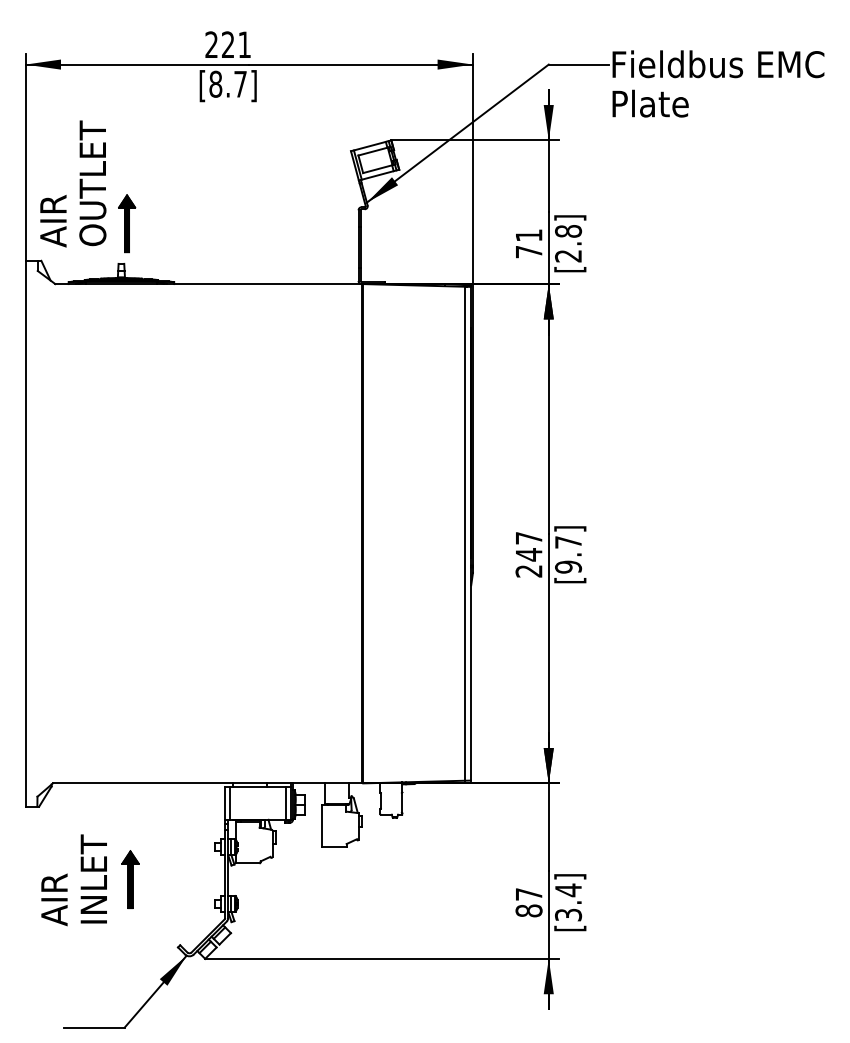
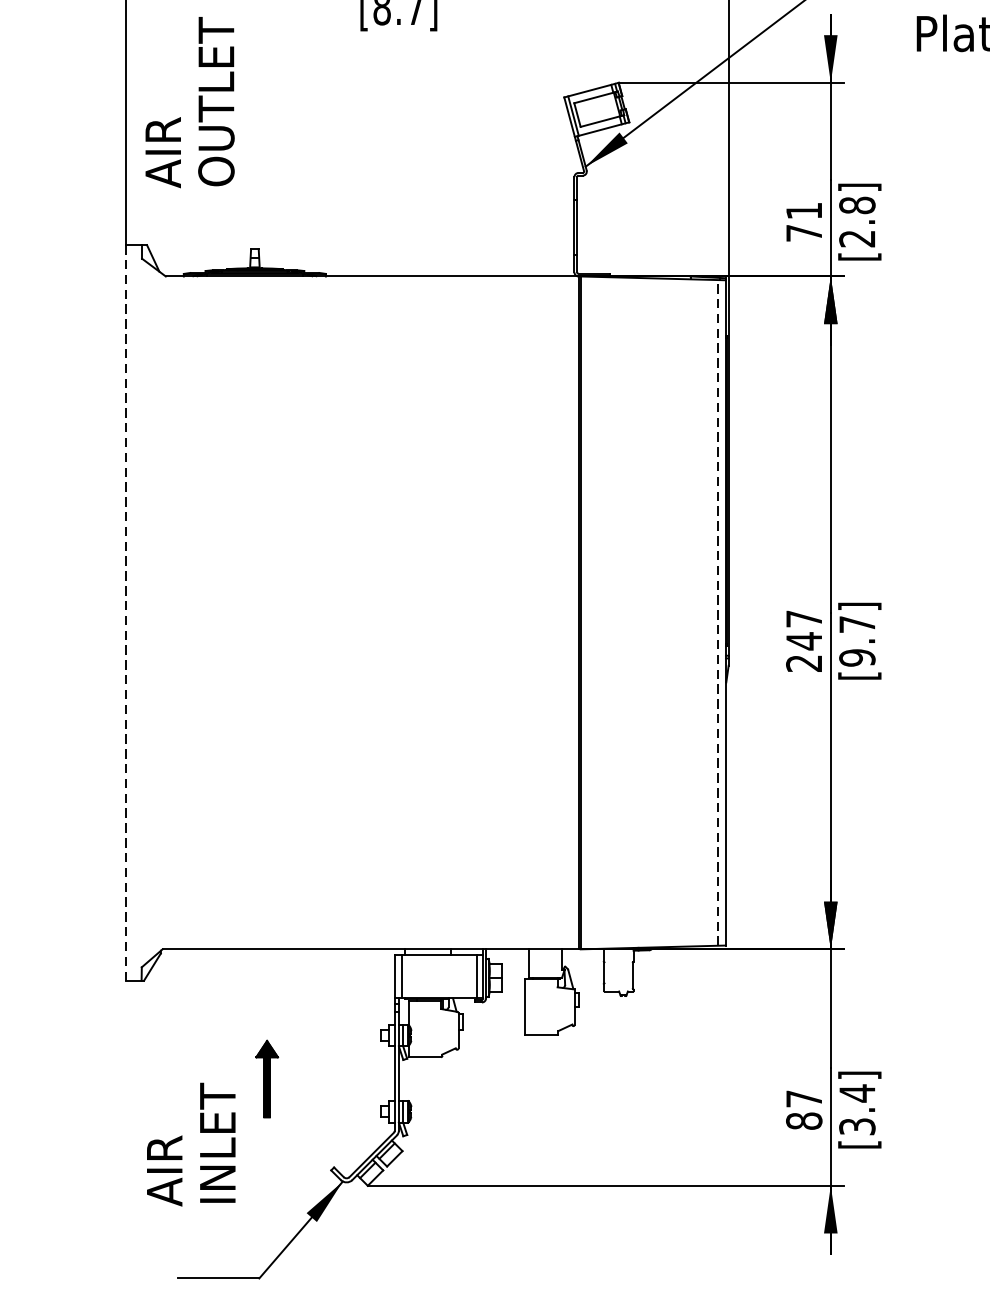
text: (73, 183) -> (190, 101), moved
part: (127, 223) -> (263, 194), removed
line: (25, 533) -> (125, 612), solid -> dashed
line: (464, 533) -> (717, 612), solid -> dashed
text: (73, 880) -> (190, 1144), moved

